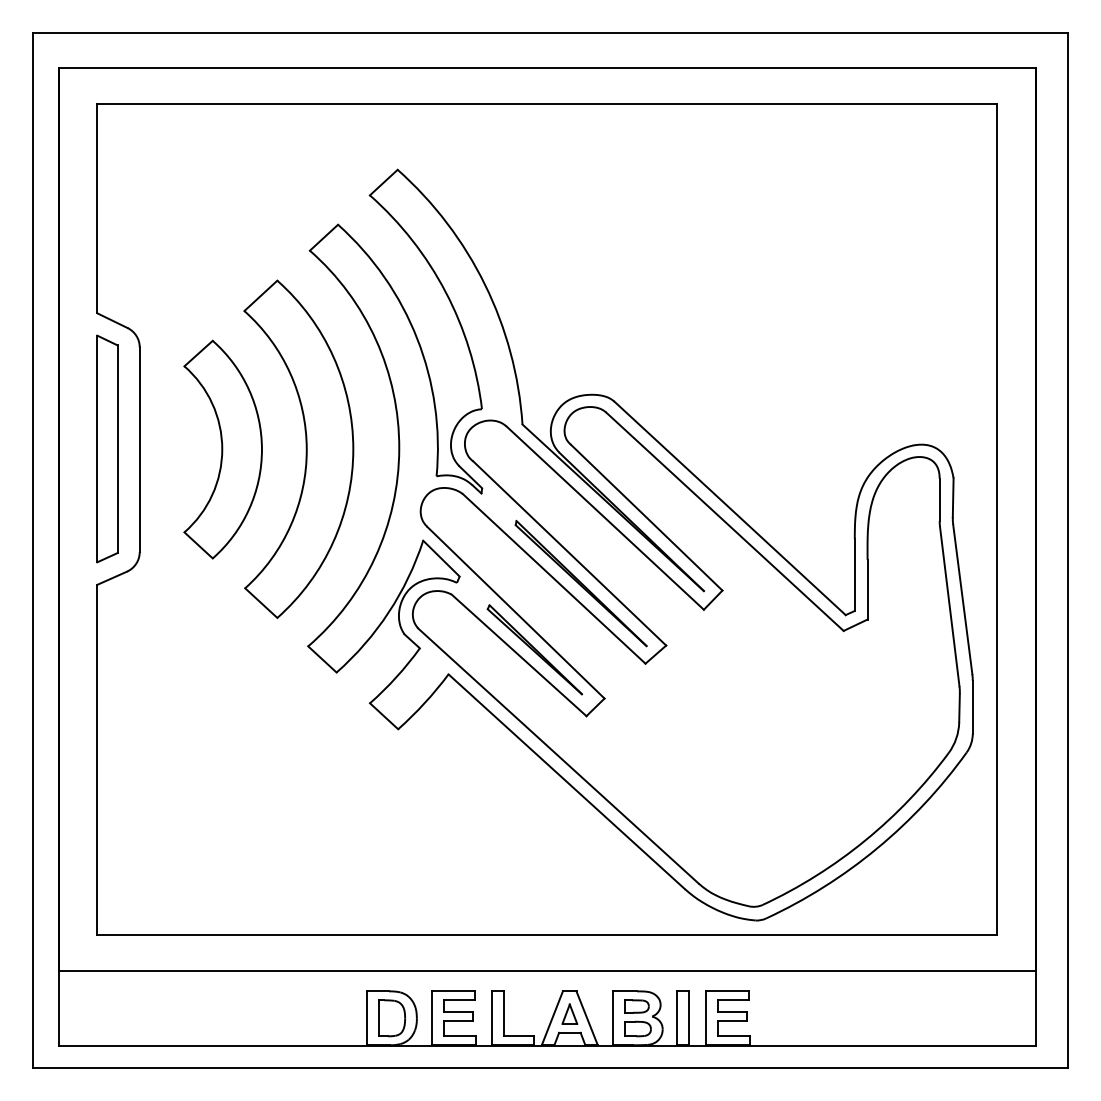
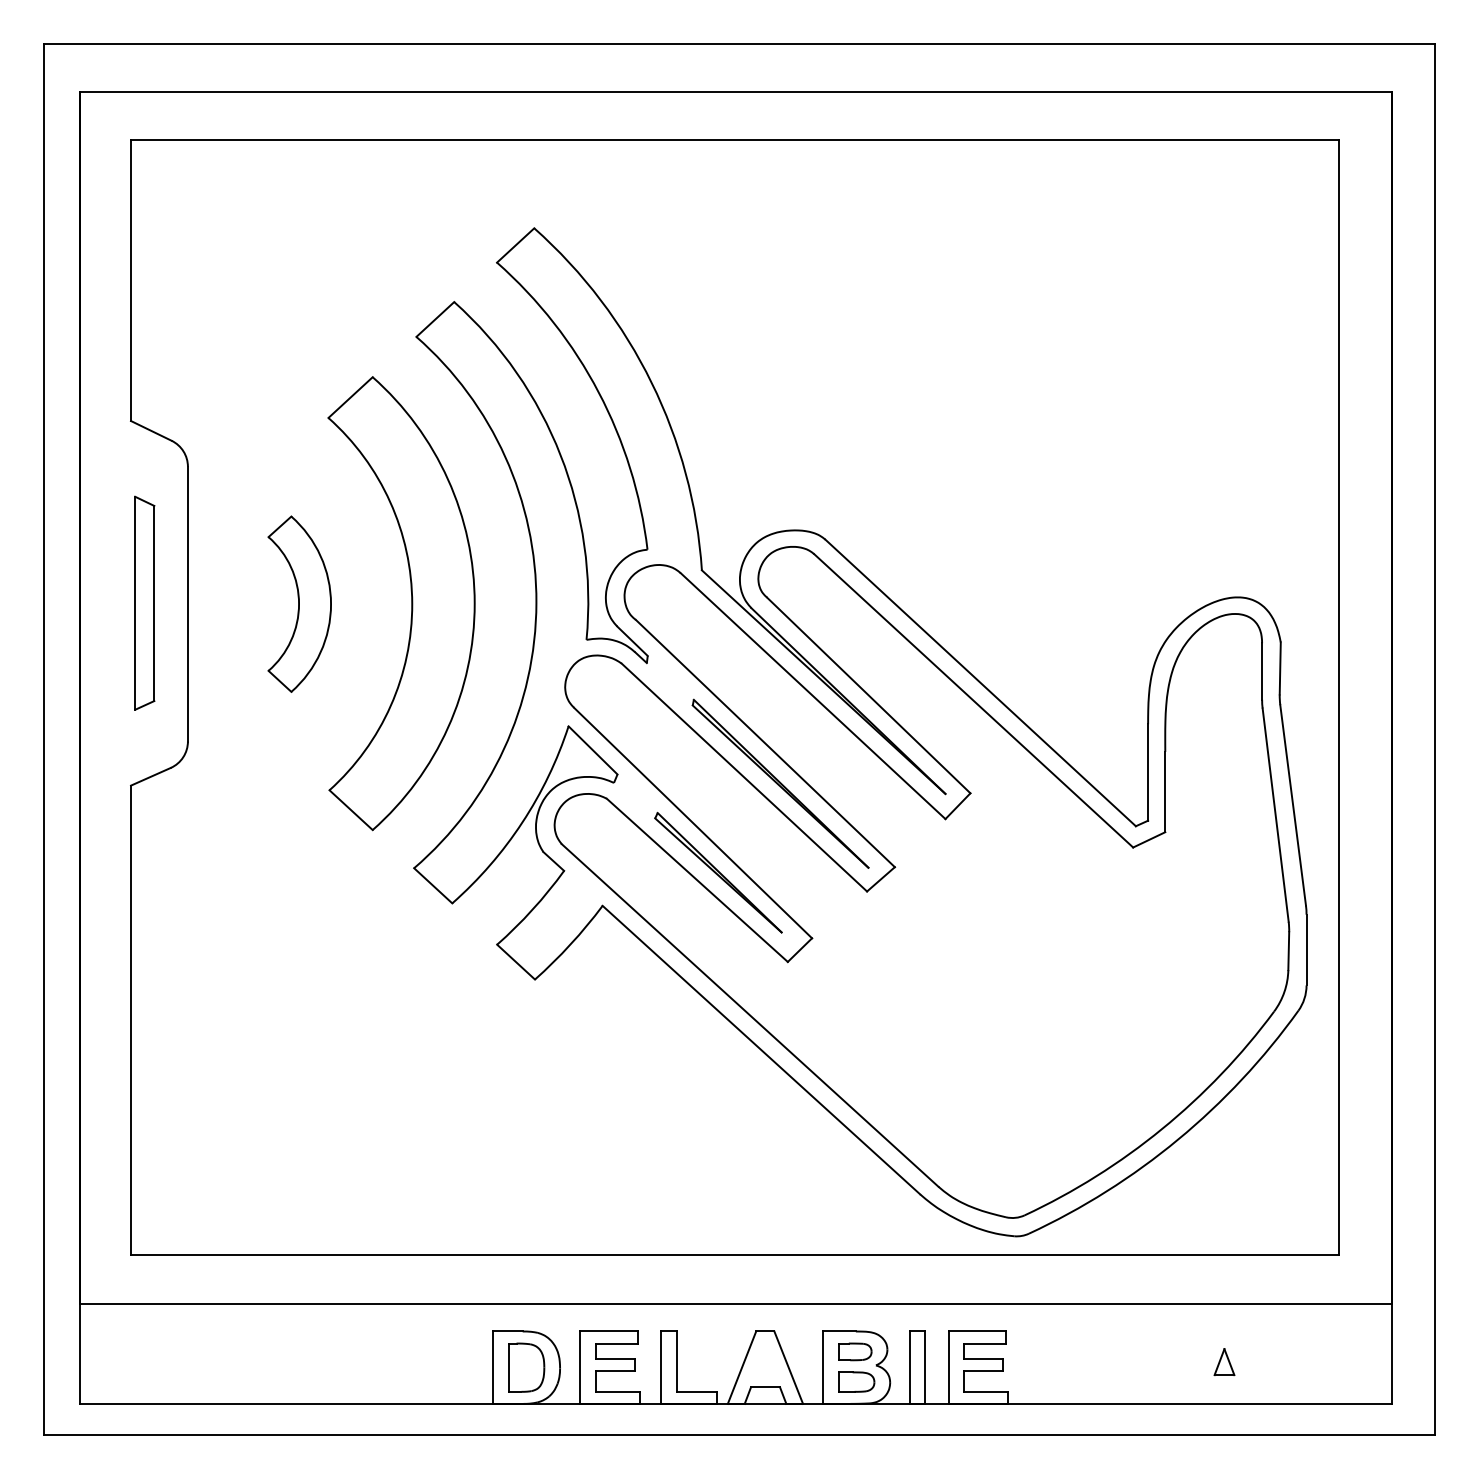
part: (107, 449) -> (144, 603), size x0.7
part: (222, 449) -> (299, 604), size x0.6
part: (569, 1013) -> (1224, 1361), moved

